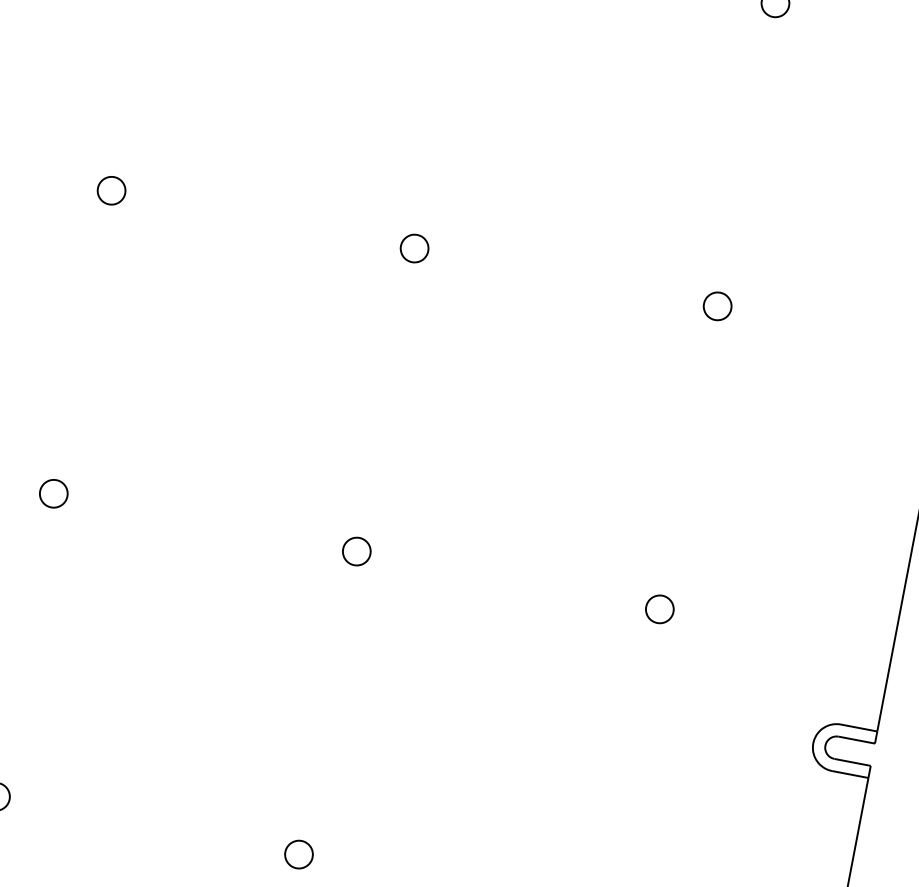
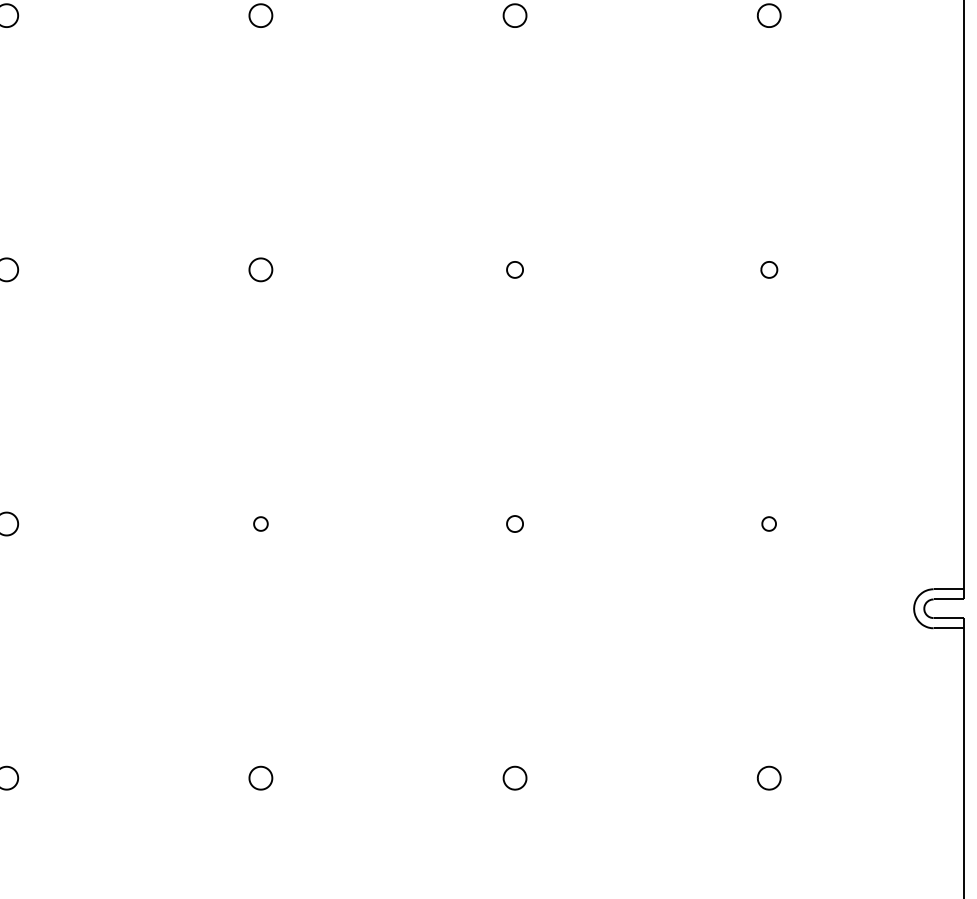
part: (414, 247) -> (514, 269), size x0.7
part: (718, 305) -> (769, 269), size x0.7
part: (53, 493) -> (260, 523), size x0.6
part: (356, 550) -> (514, 523), size x0.7
part: (659, 608) -> (768, 523), size x0.6

